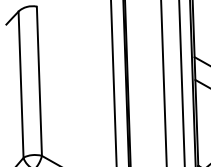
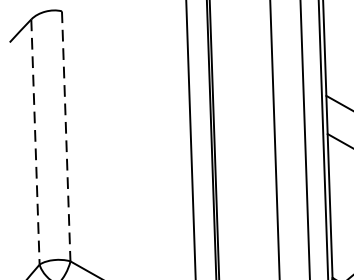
line: (39, 81) -> (66, 136), solid -> dashed
line: (21, 85) -> (36, 143), solid -> dashed

